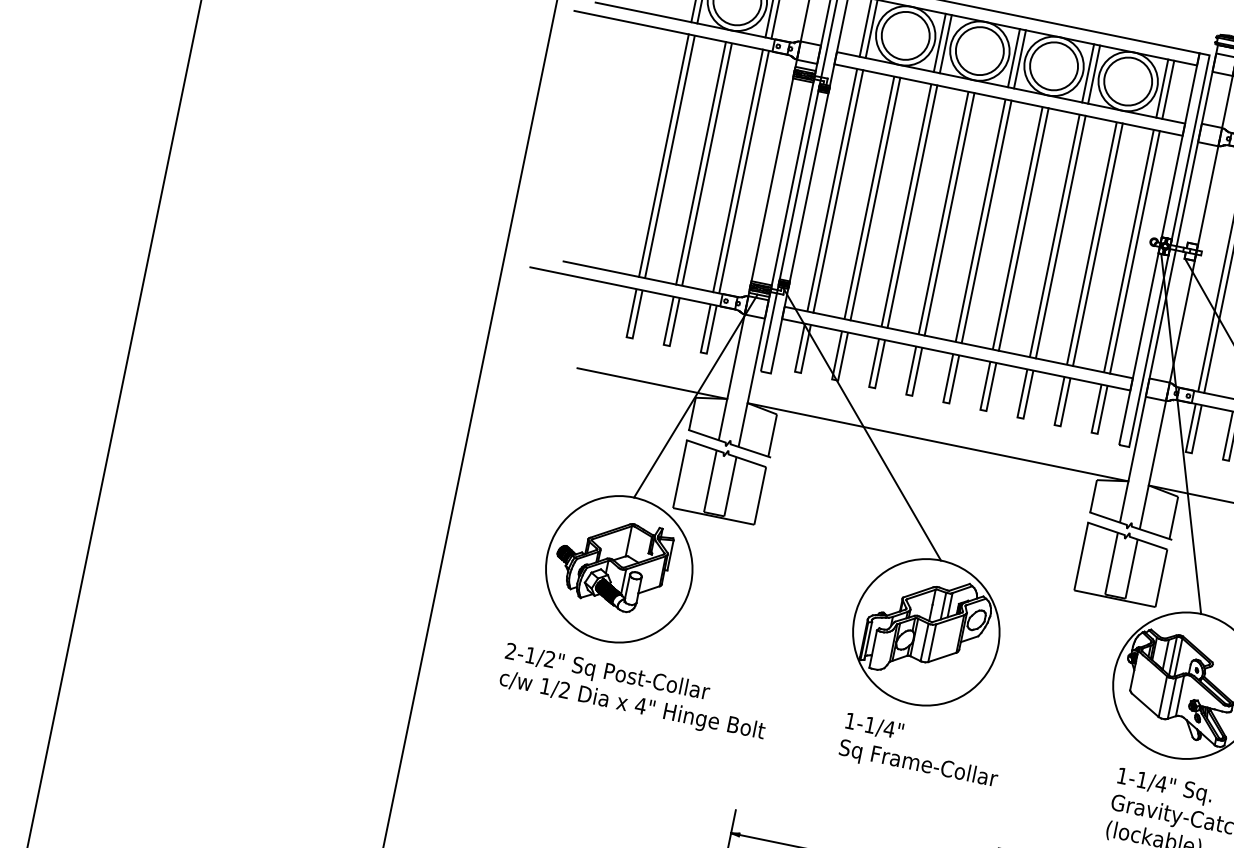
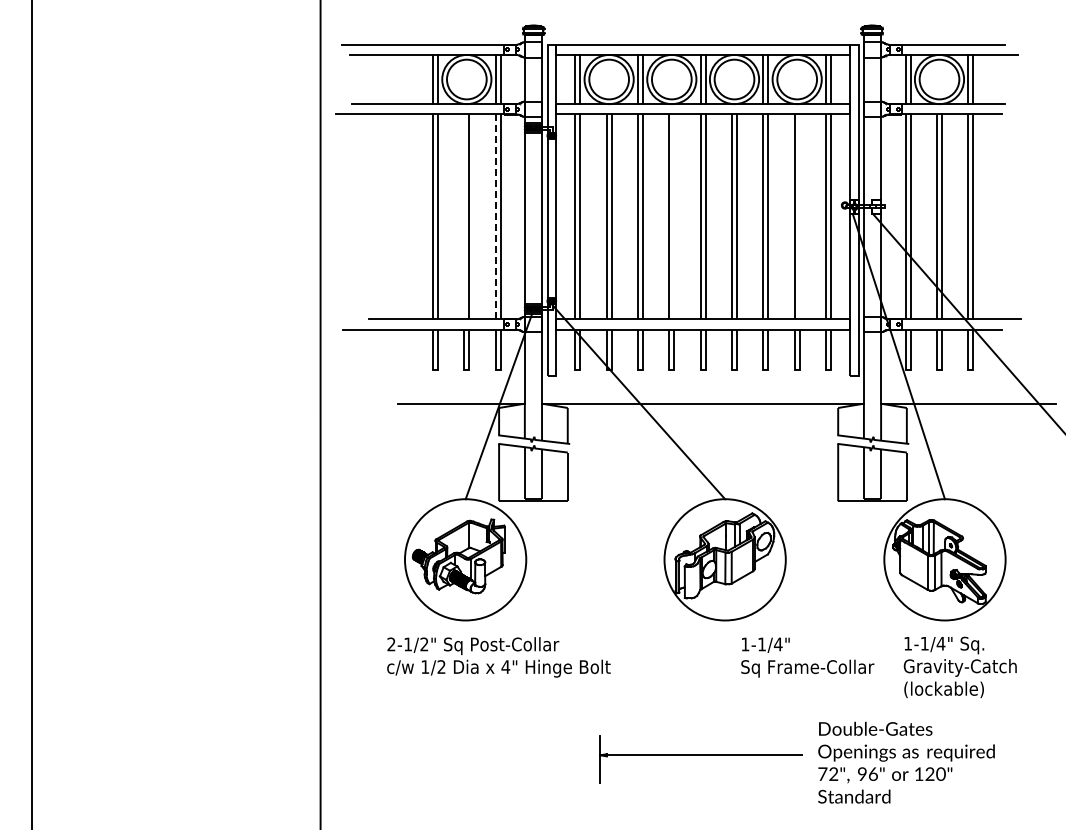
line: (701, 162) -> (464, 216), removed
line: (737, 171) -> (495, 217), solid -> dashed
line: (949, 213) -> (674, 216), removed
line: (1097, 244) -> (799, 216), removed
text: (920, 751) -> (807, 657), moved

